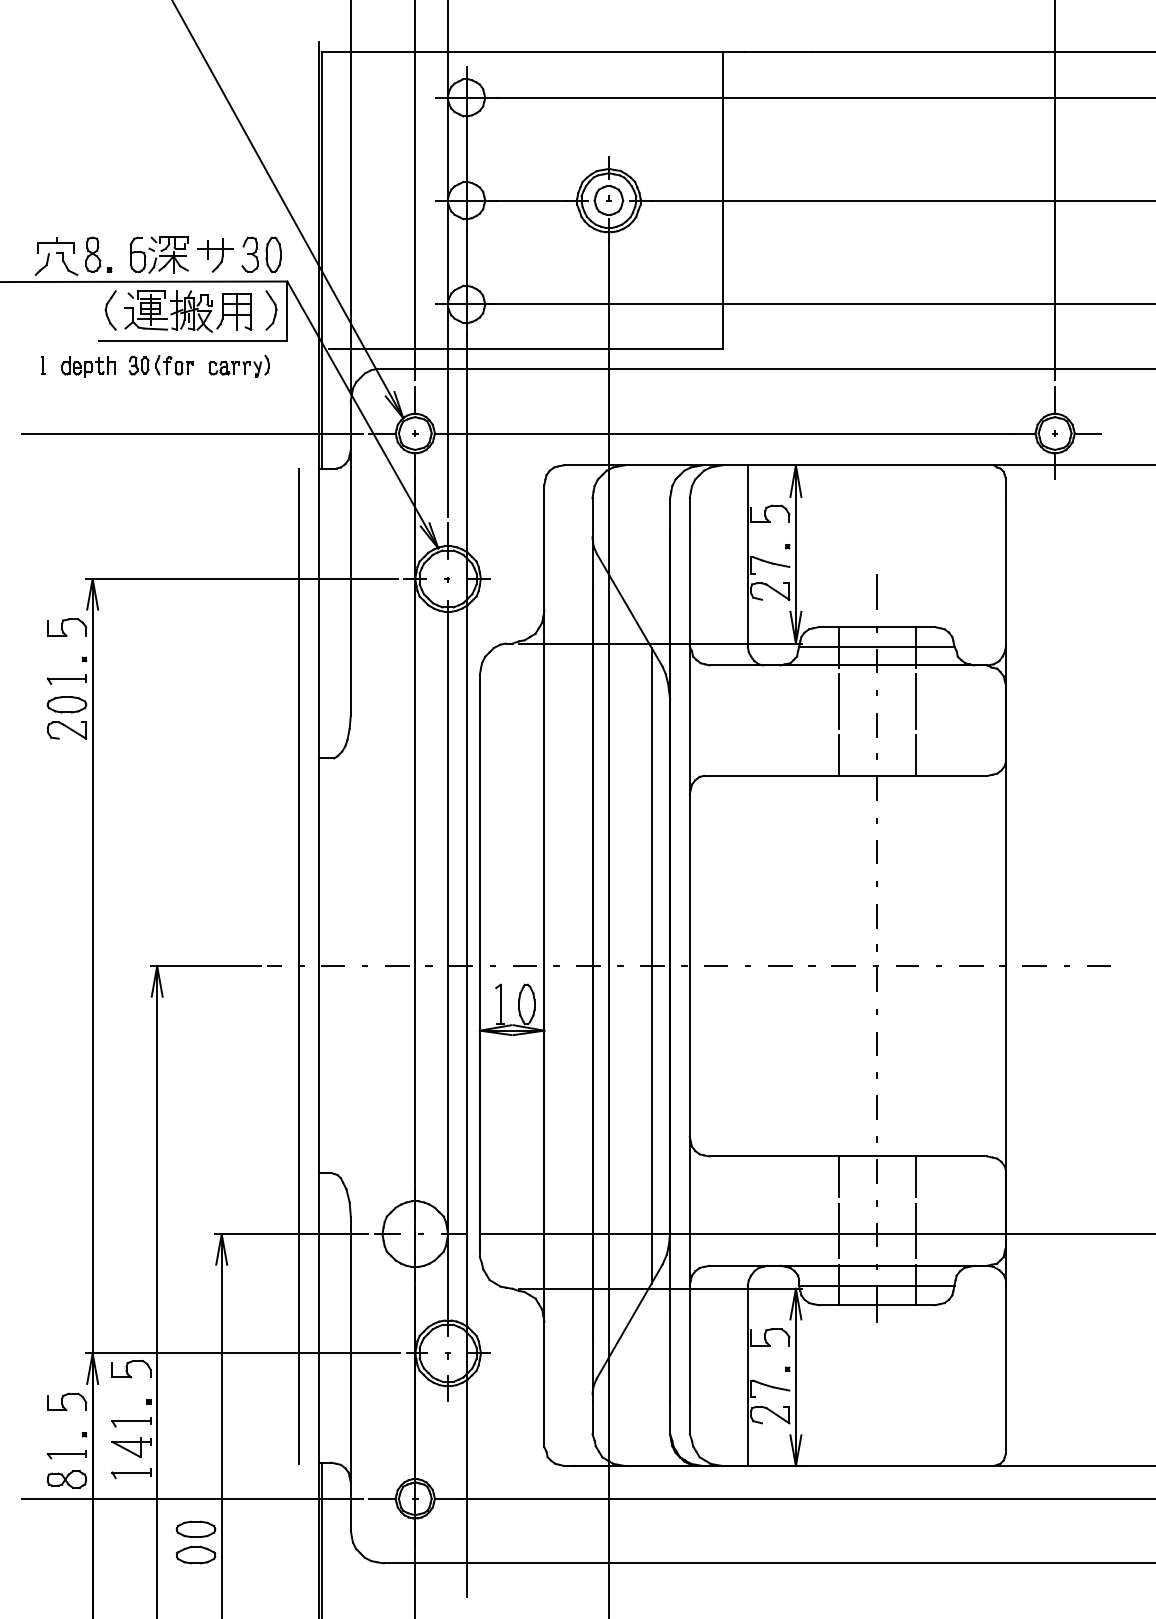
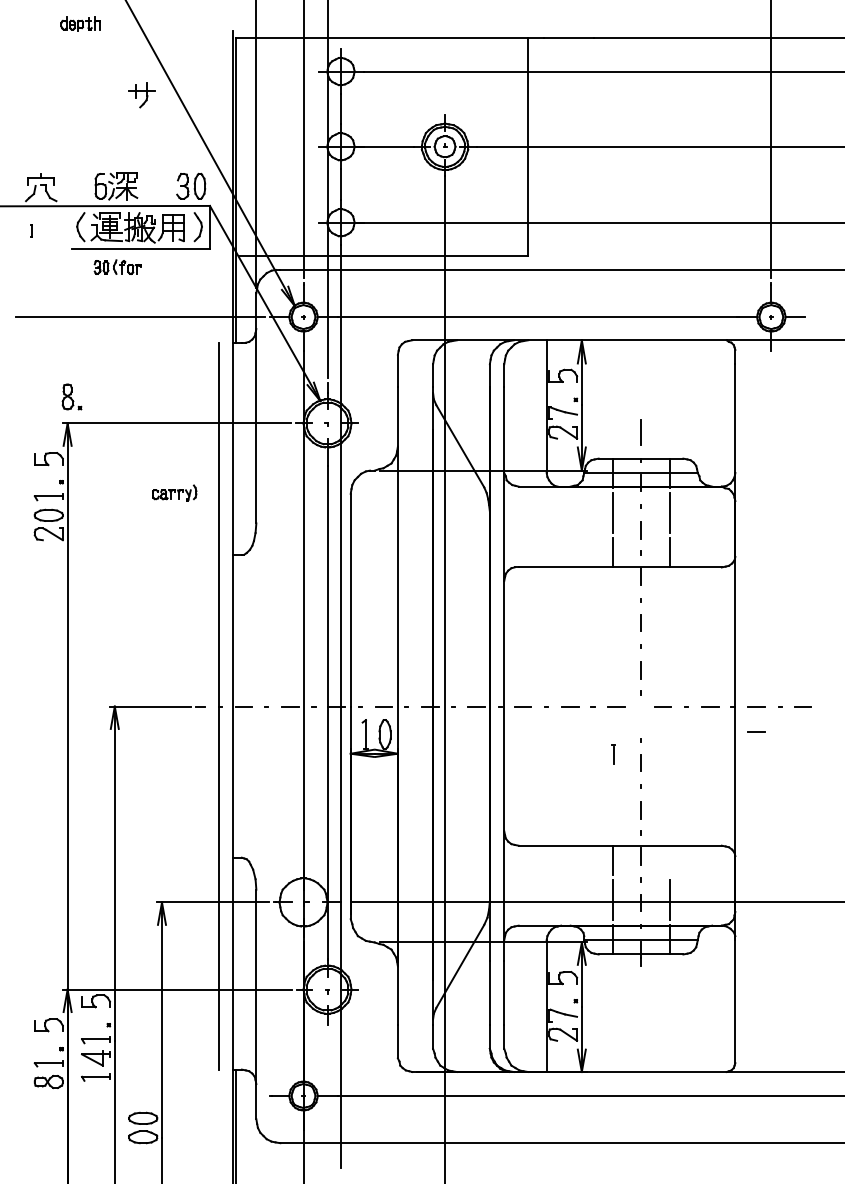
part: (98, 254) -> (71, 396), moved
part: (215, 255) -> (142, 95), moved
part: (43, 365) -> (31, 230), moved
part: (238, 365) -> (174, 492), moved
part: (88, 366) -> (80, 23), moved
line: (651, 965) -> (476, 706), removed
part: (875, 978) -> (612, 754), moved
line: (1034, 1000) -> (756, 731), added
line: (916, 1176) -> (670, 860), removed
line: (191, 1498) -> (139, 1095), removed

